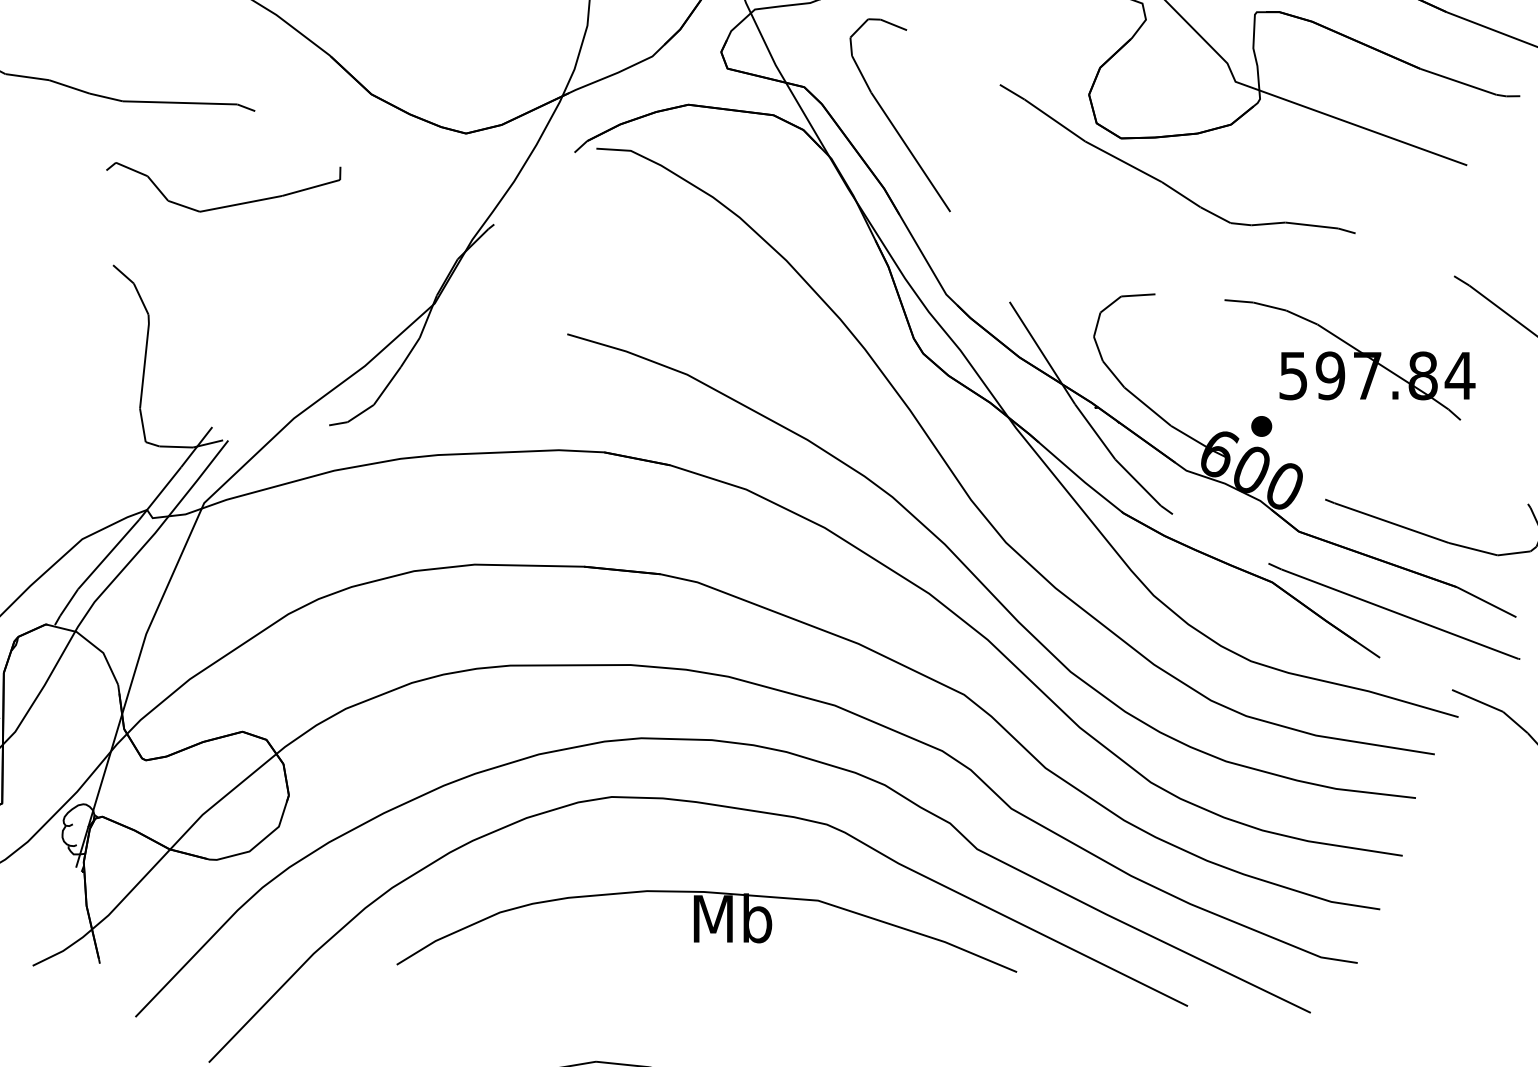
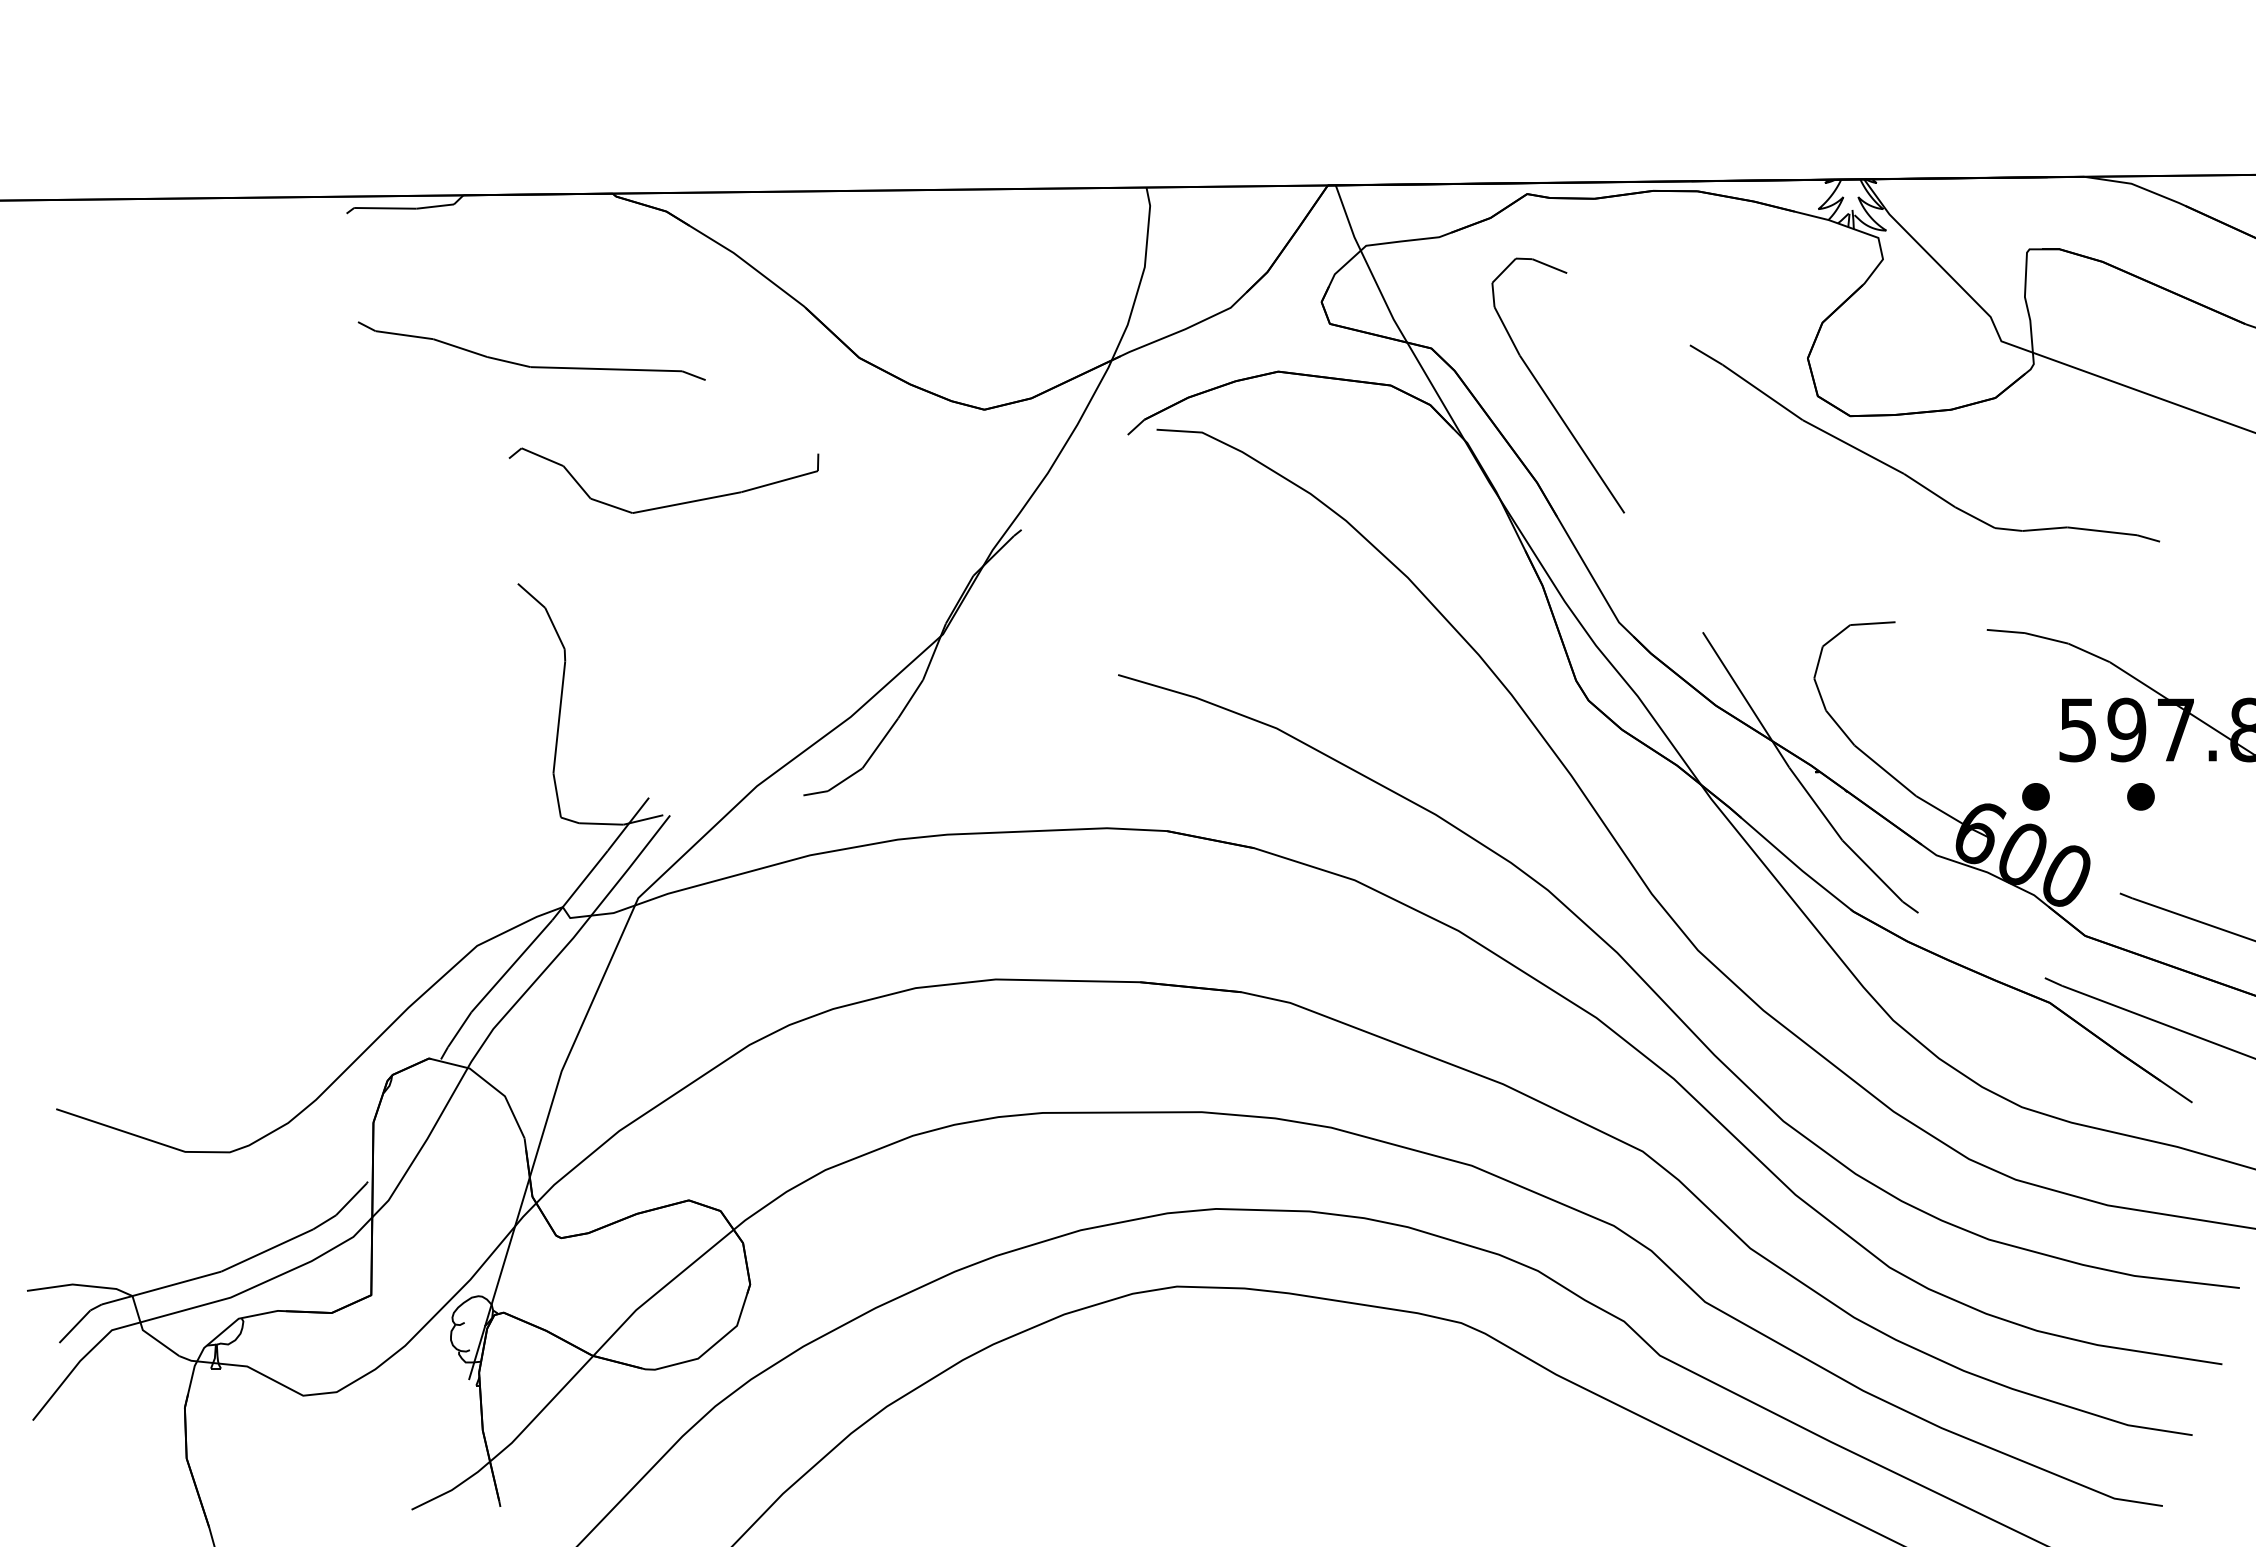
part: (1340, 426) -> (2140, 796), added
part: (706, 931) -> (1302, 1464), removed

